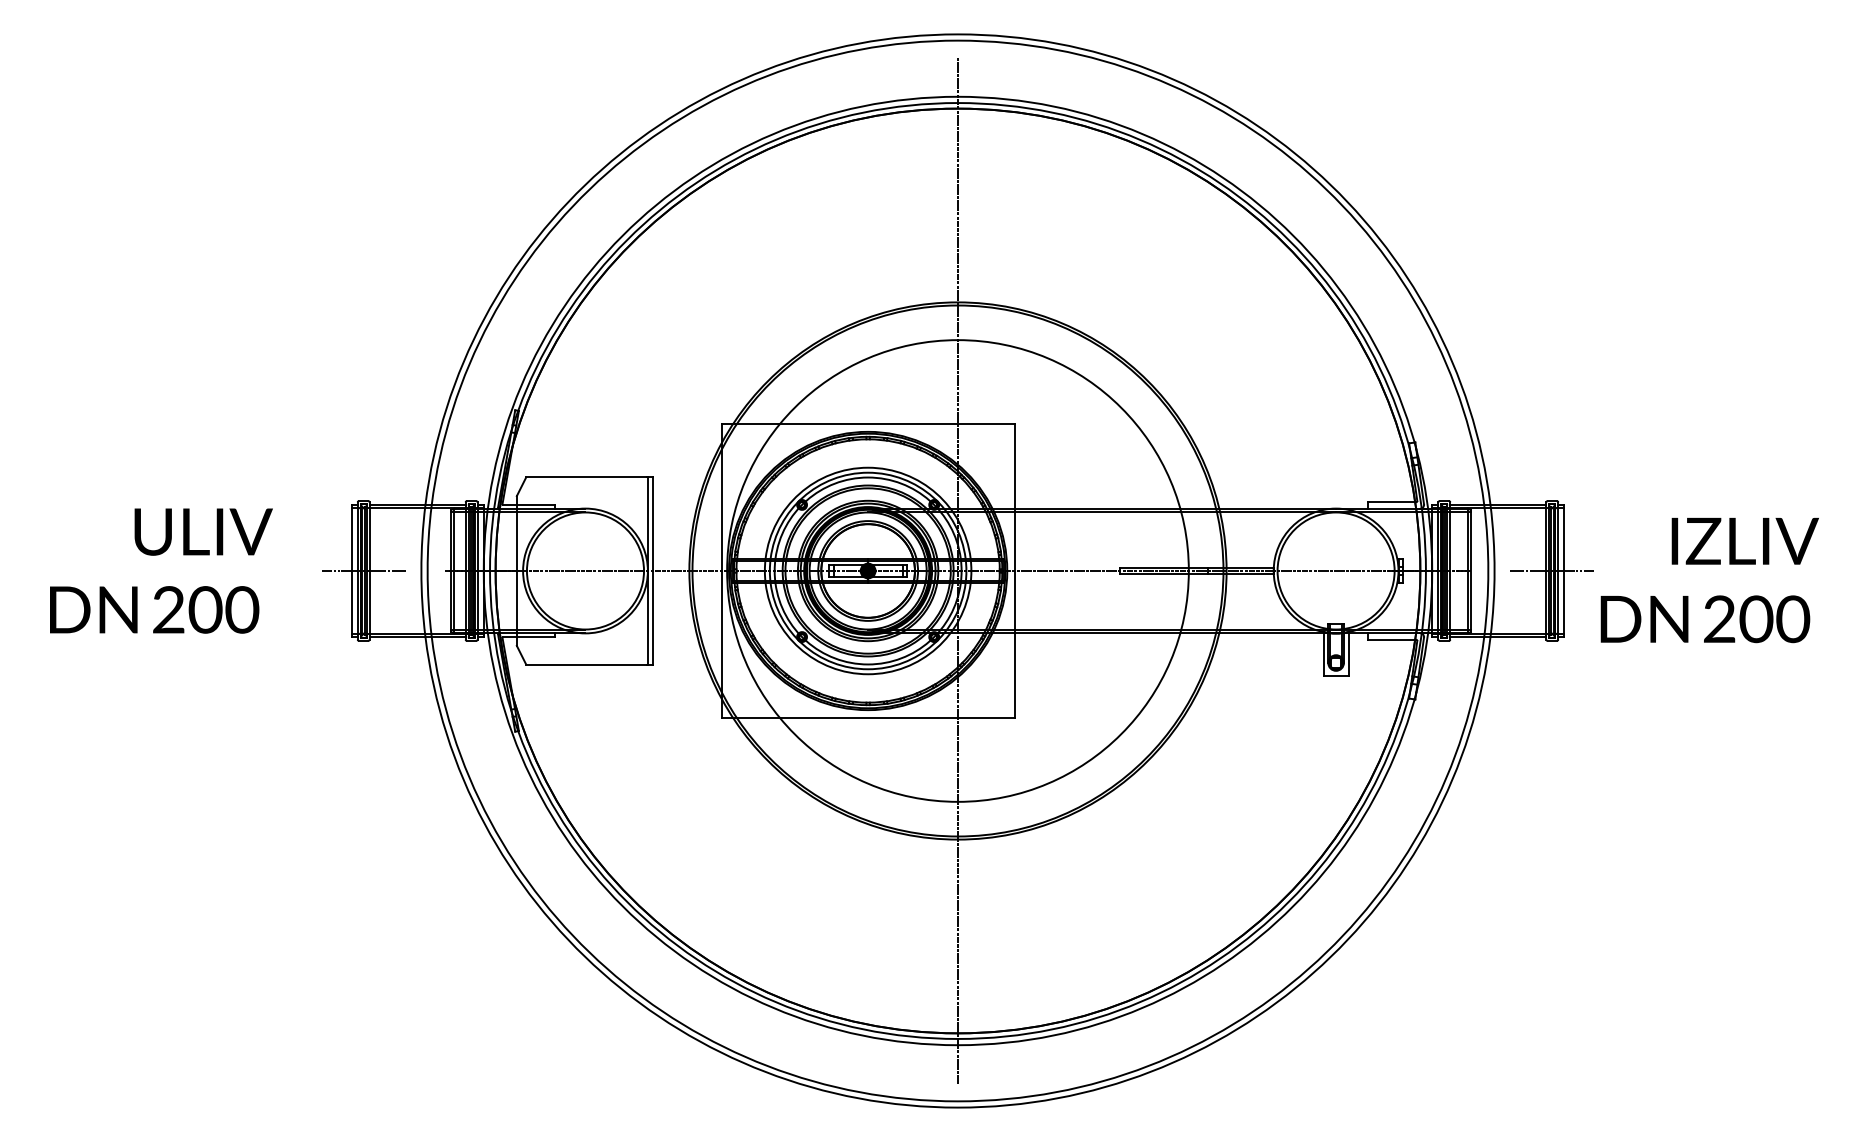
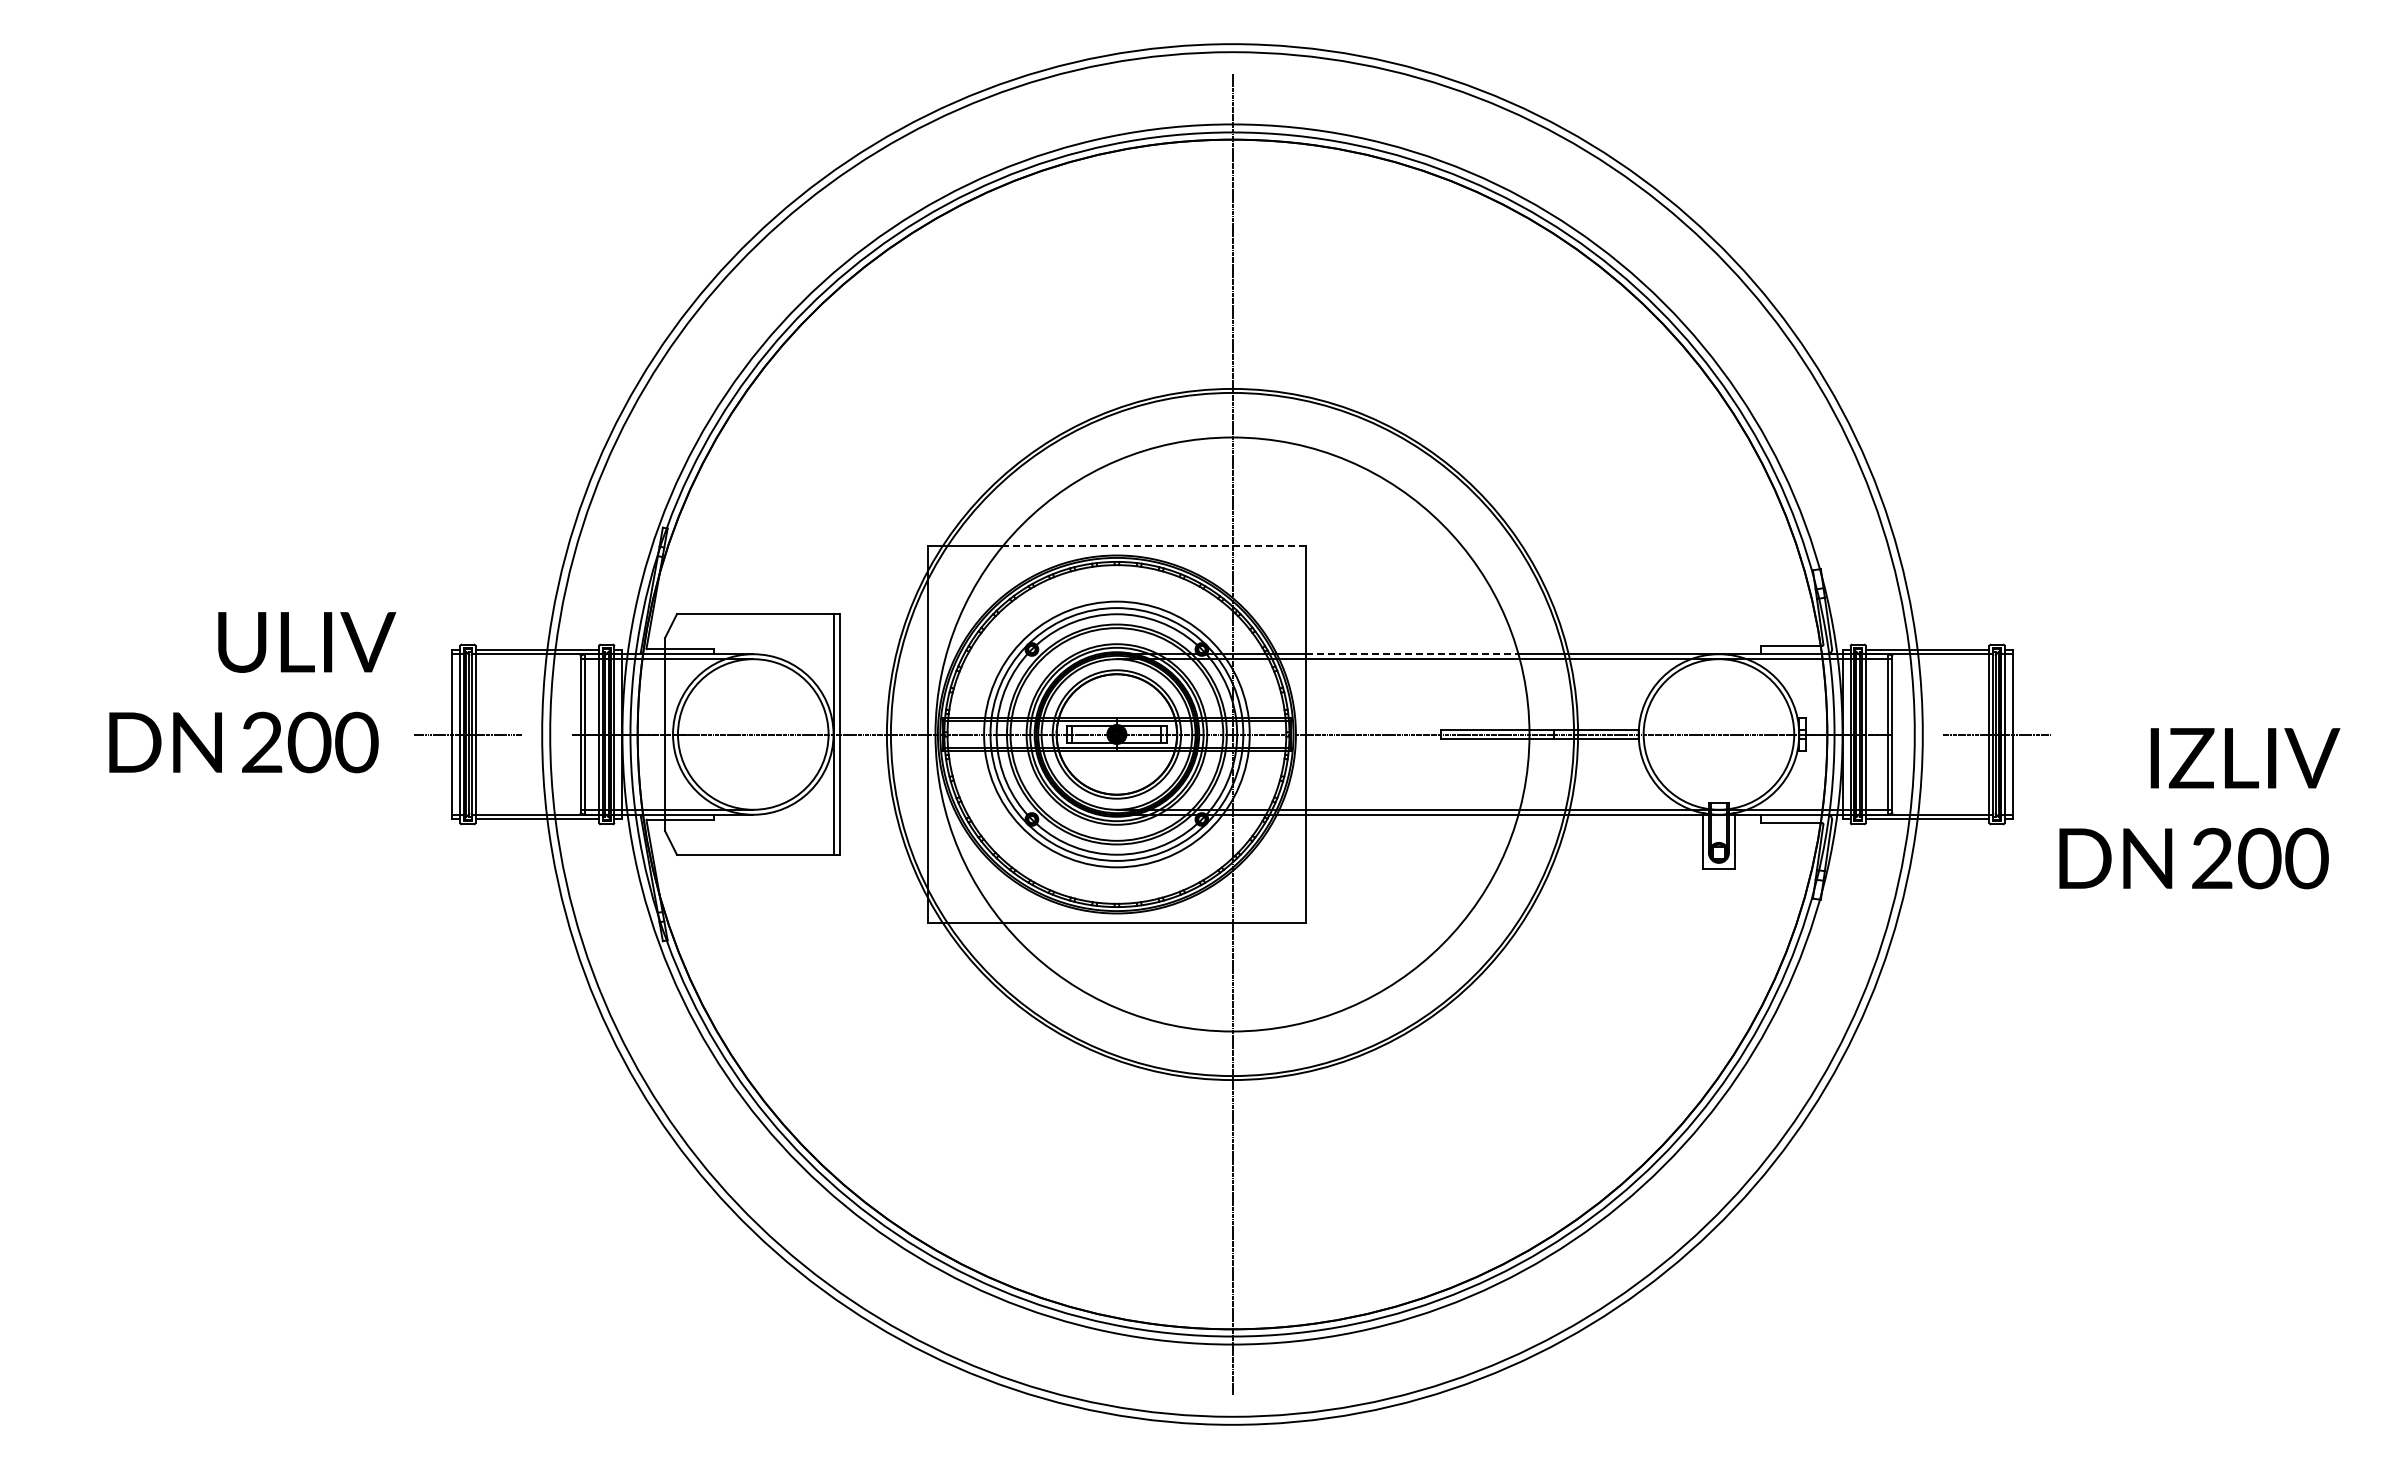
line: (896, 424) -> (1153, 545), solid -> dashed
line: (1097, 508) -> (1412, 654), solid -> dashed
text: (161, 571) -> (252, 692), moved
text: (1709, 580) -> (2199, 808), moved

